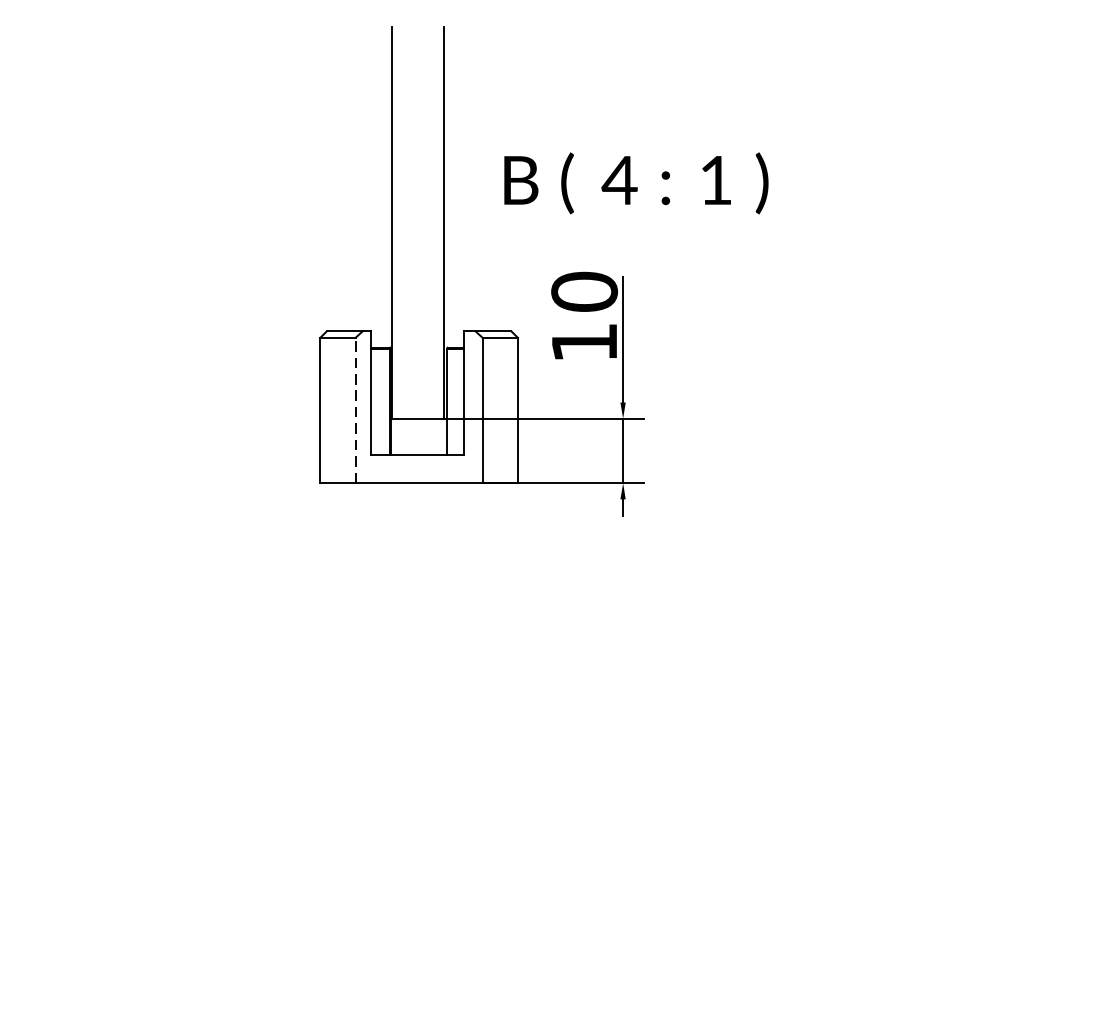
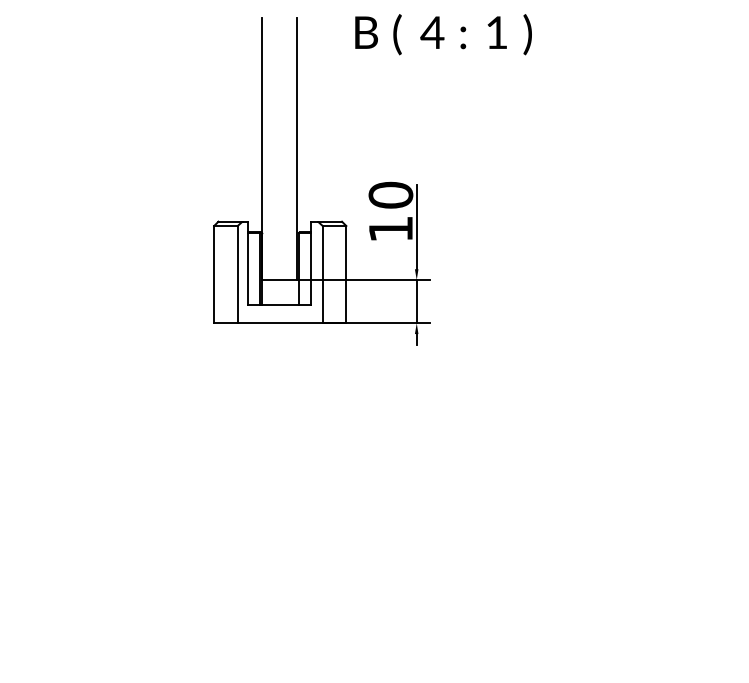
text: (636, 183) -> (443, 34), moved
line: (355, 410) -> (237, 274), dashed -> solid

